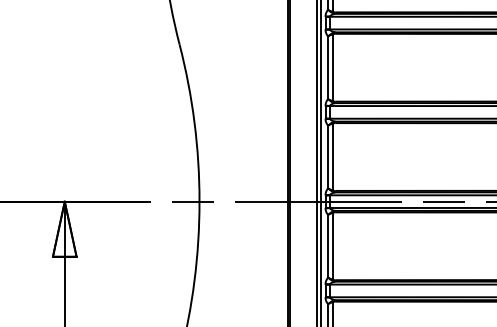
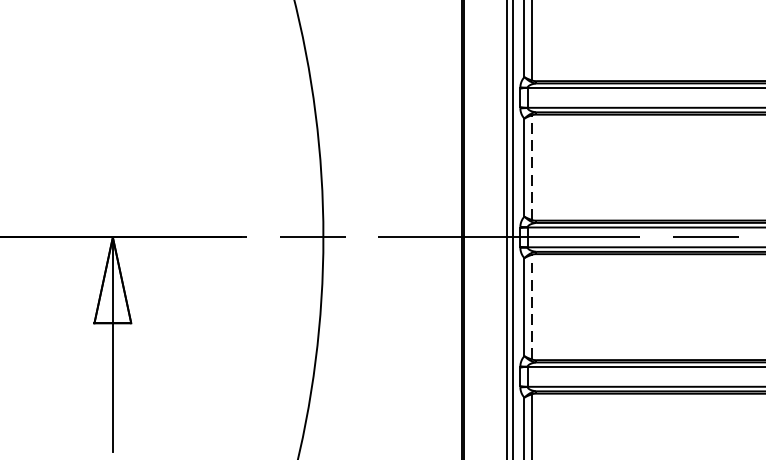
line: (332, 156) -> (531, 166), solid -> dashed
line: (332, 245) -> (531, 305), solid -> dashed

